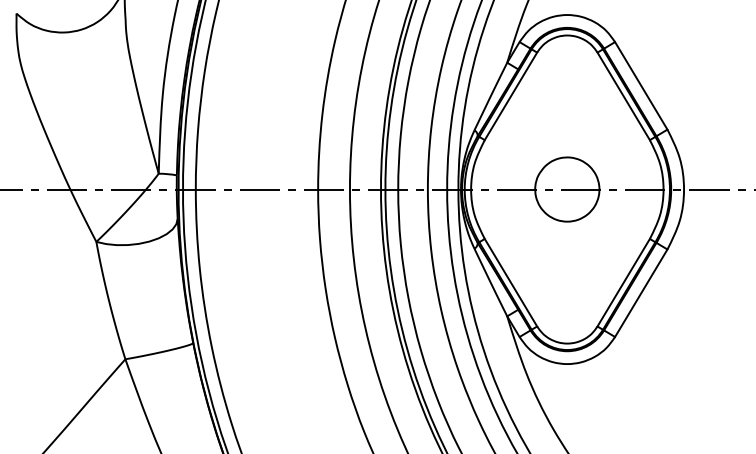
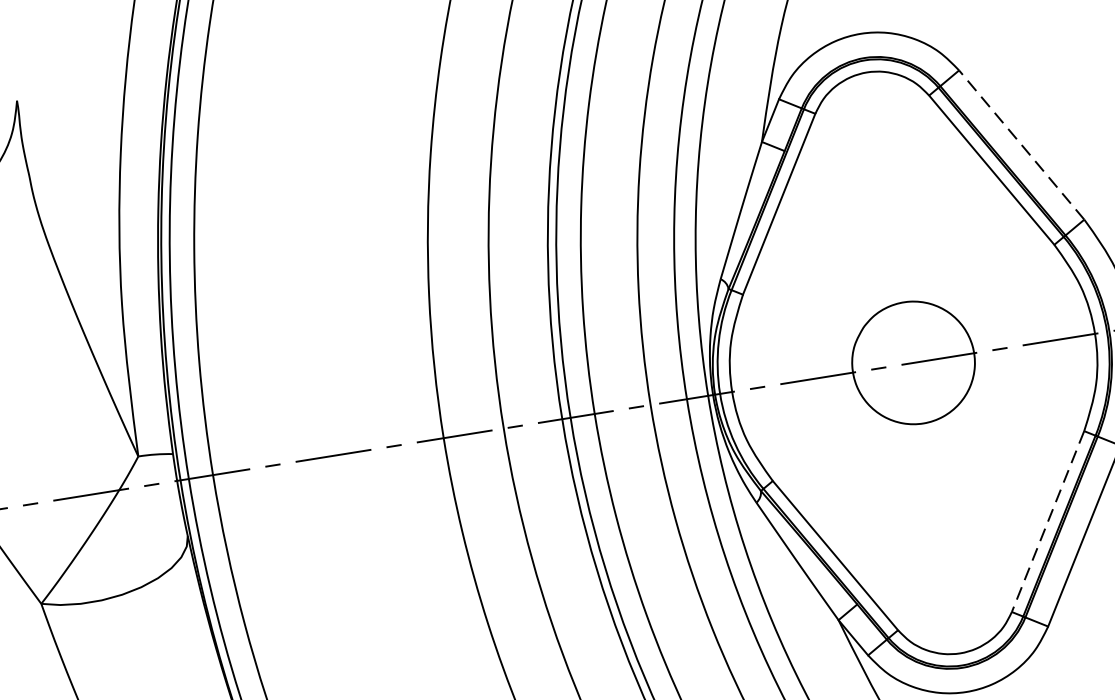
line: (641, 85) -> (1022, 144), solid -> dashed
line: (623, 283) -> (1047, 523), solid -> dashed

